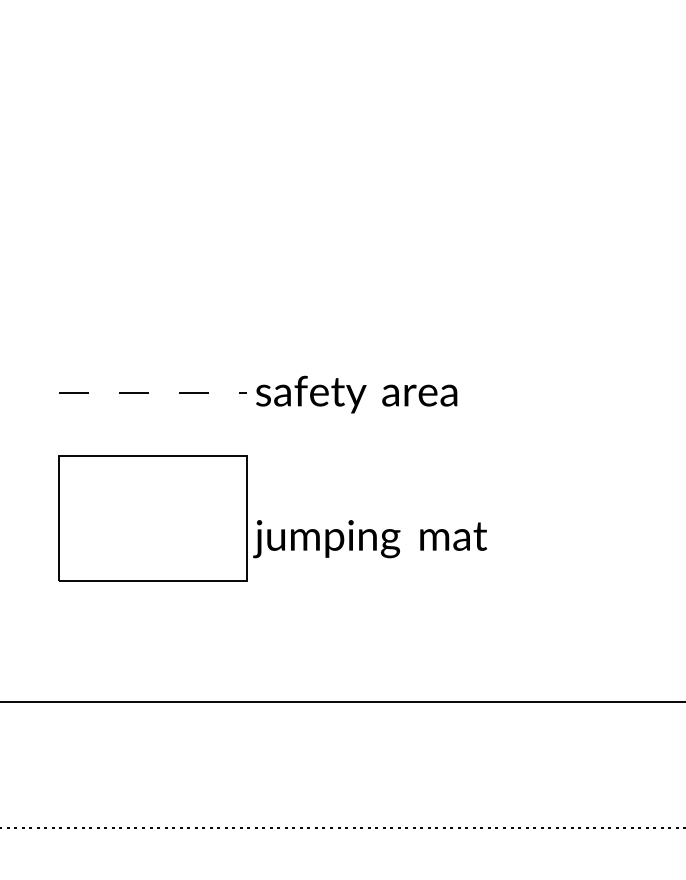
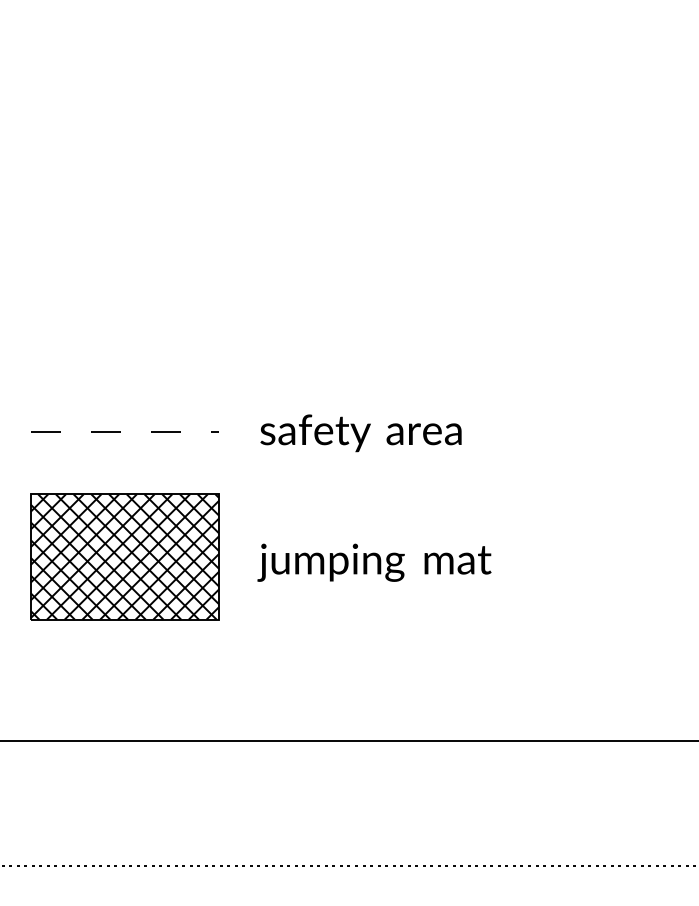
text: (356, 394) -> (360, 433), moved
hatch: (152, 517) -> (124, 556), added
text: (370, 538) -> (374, 562), moved

